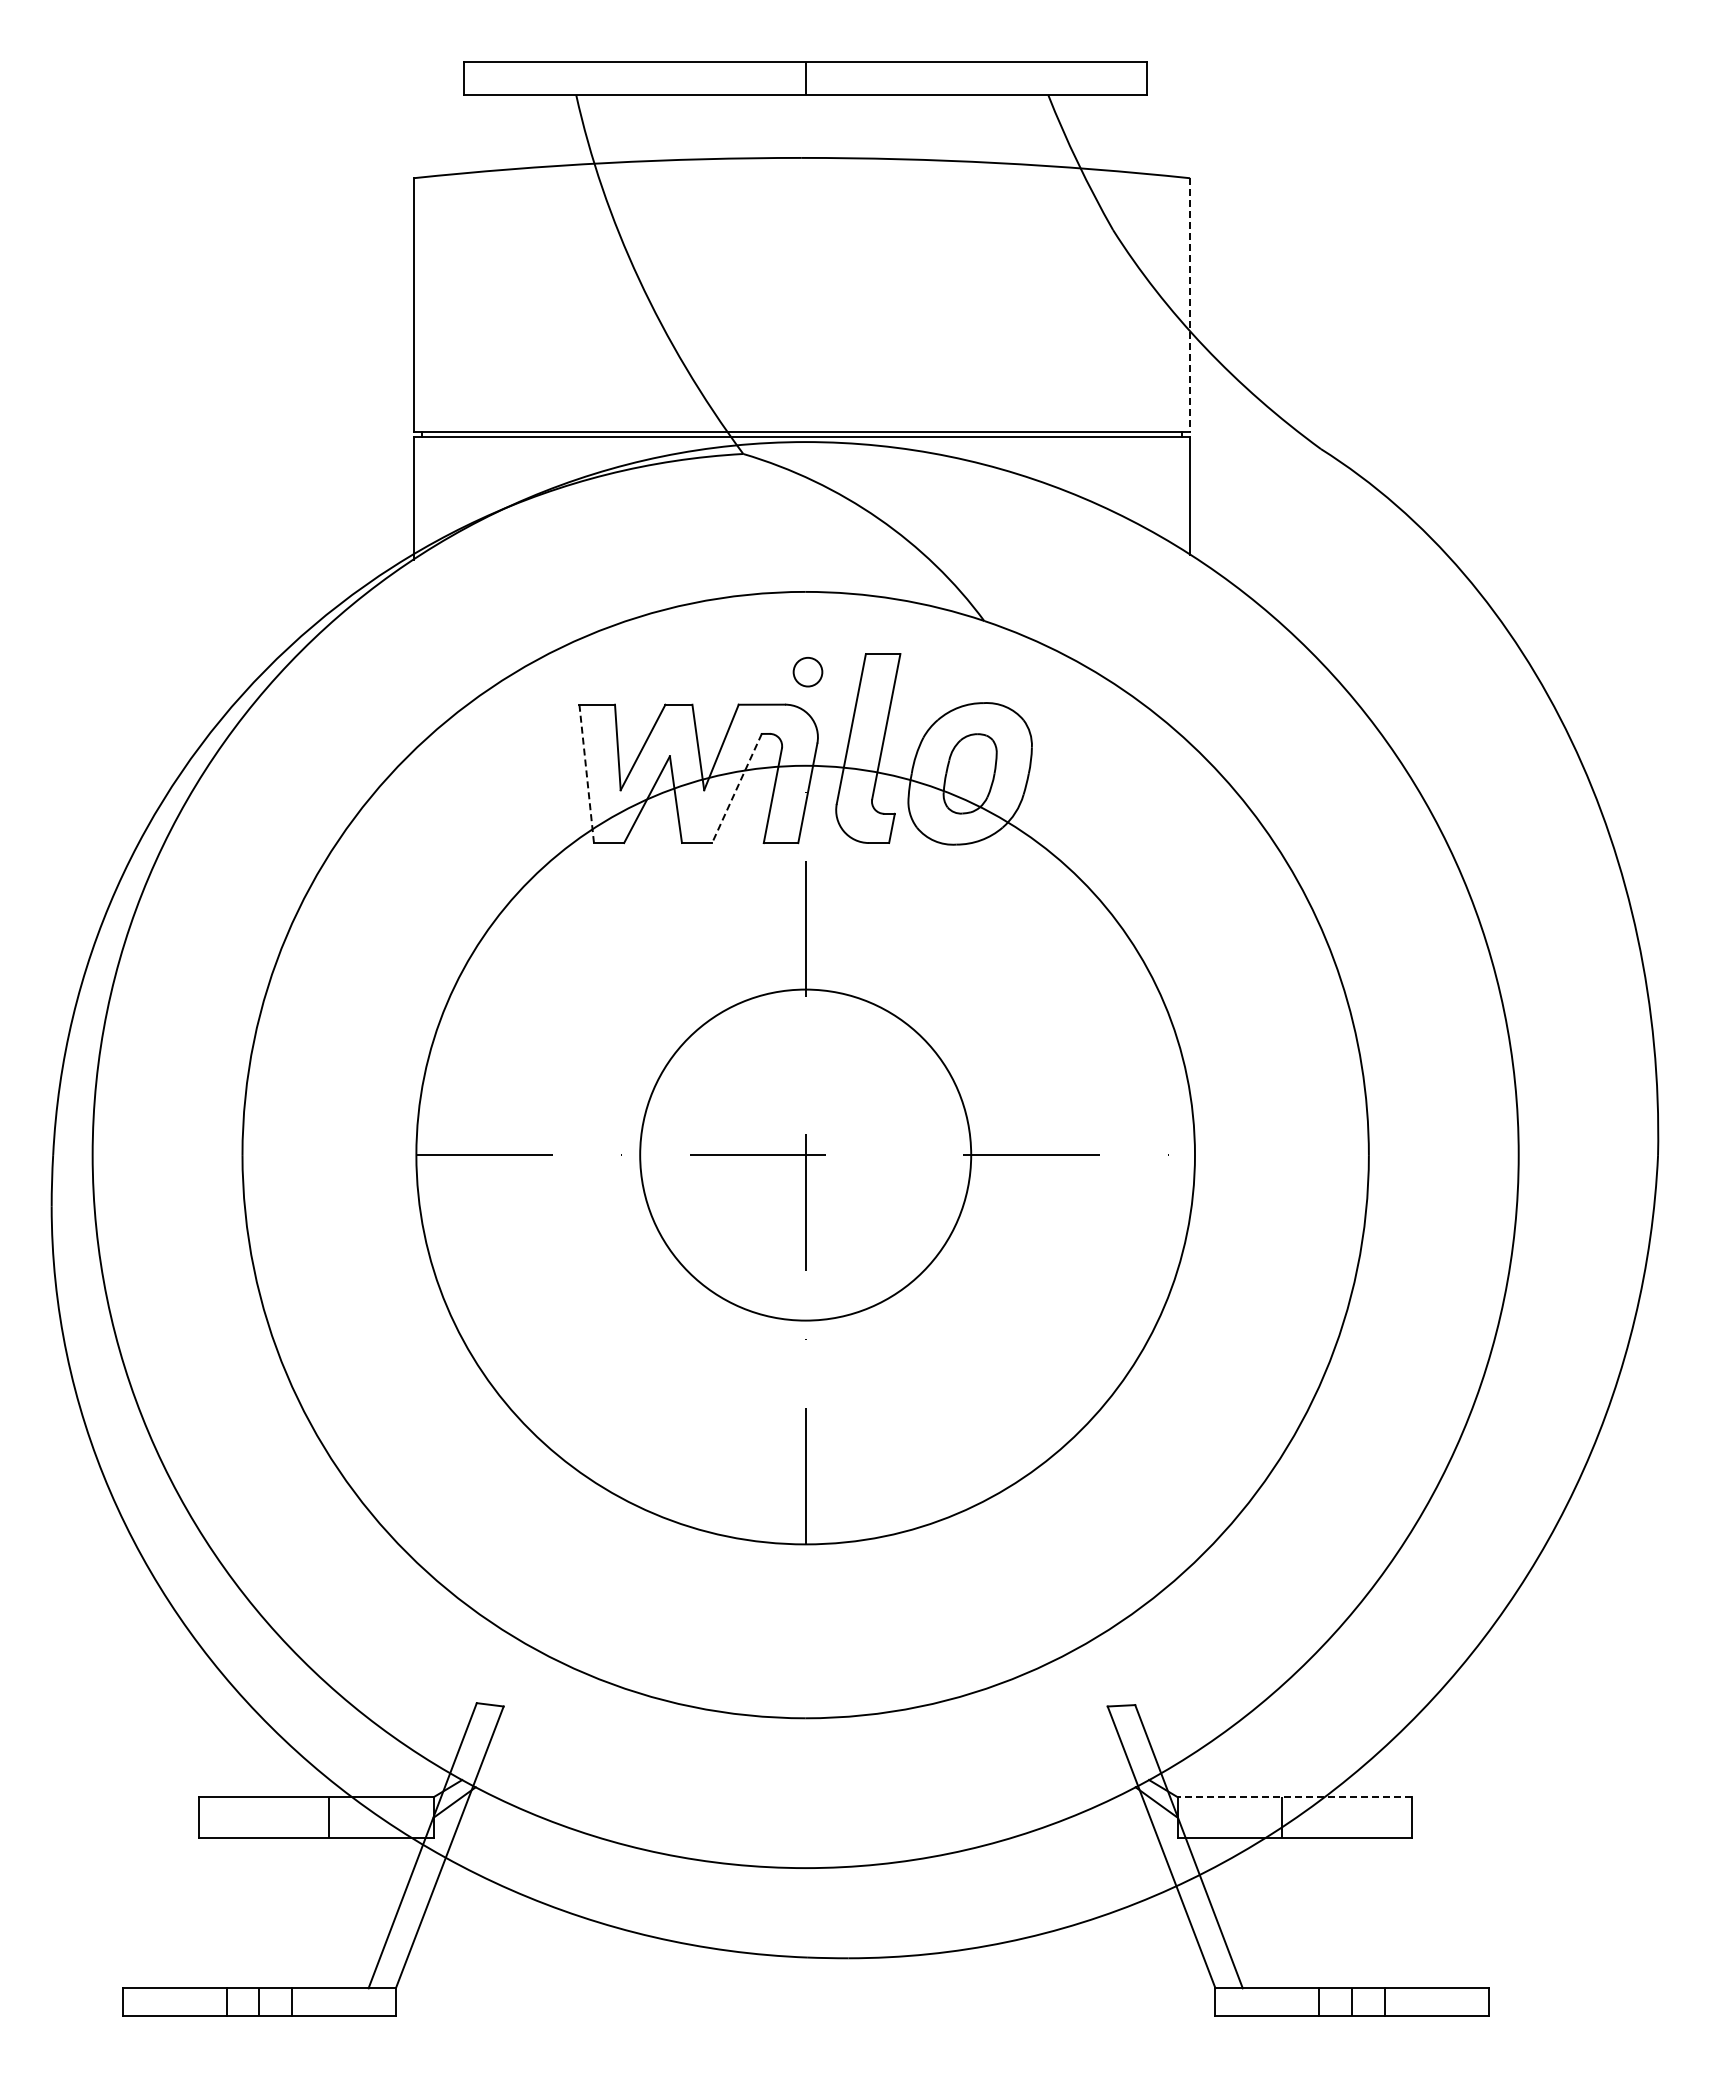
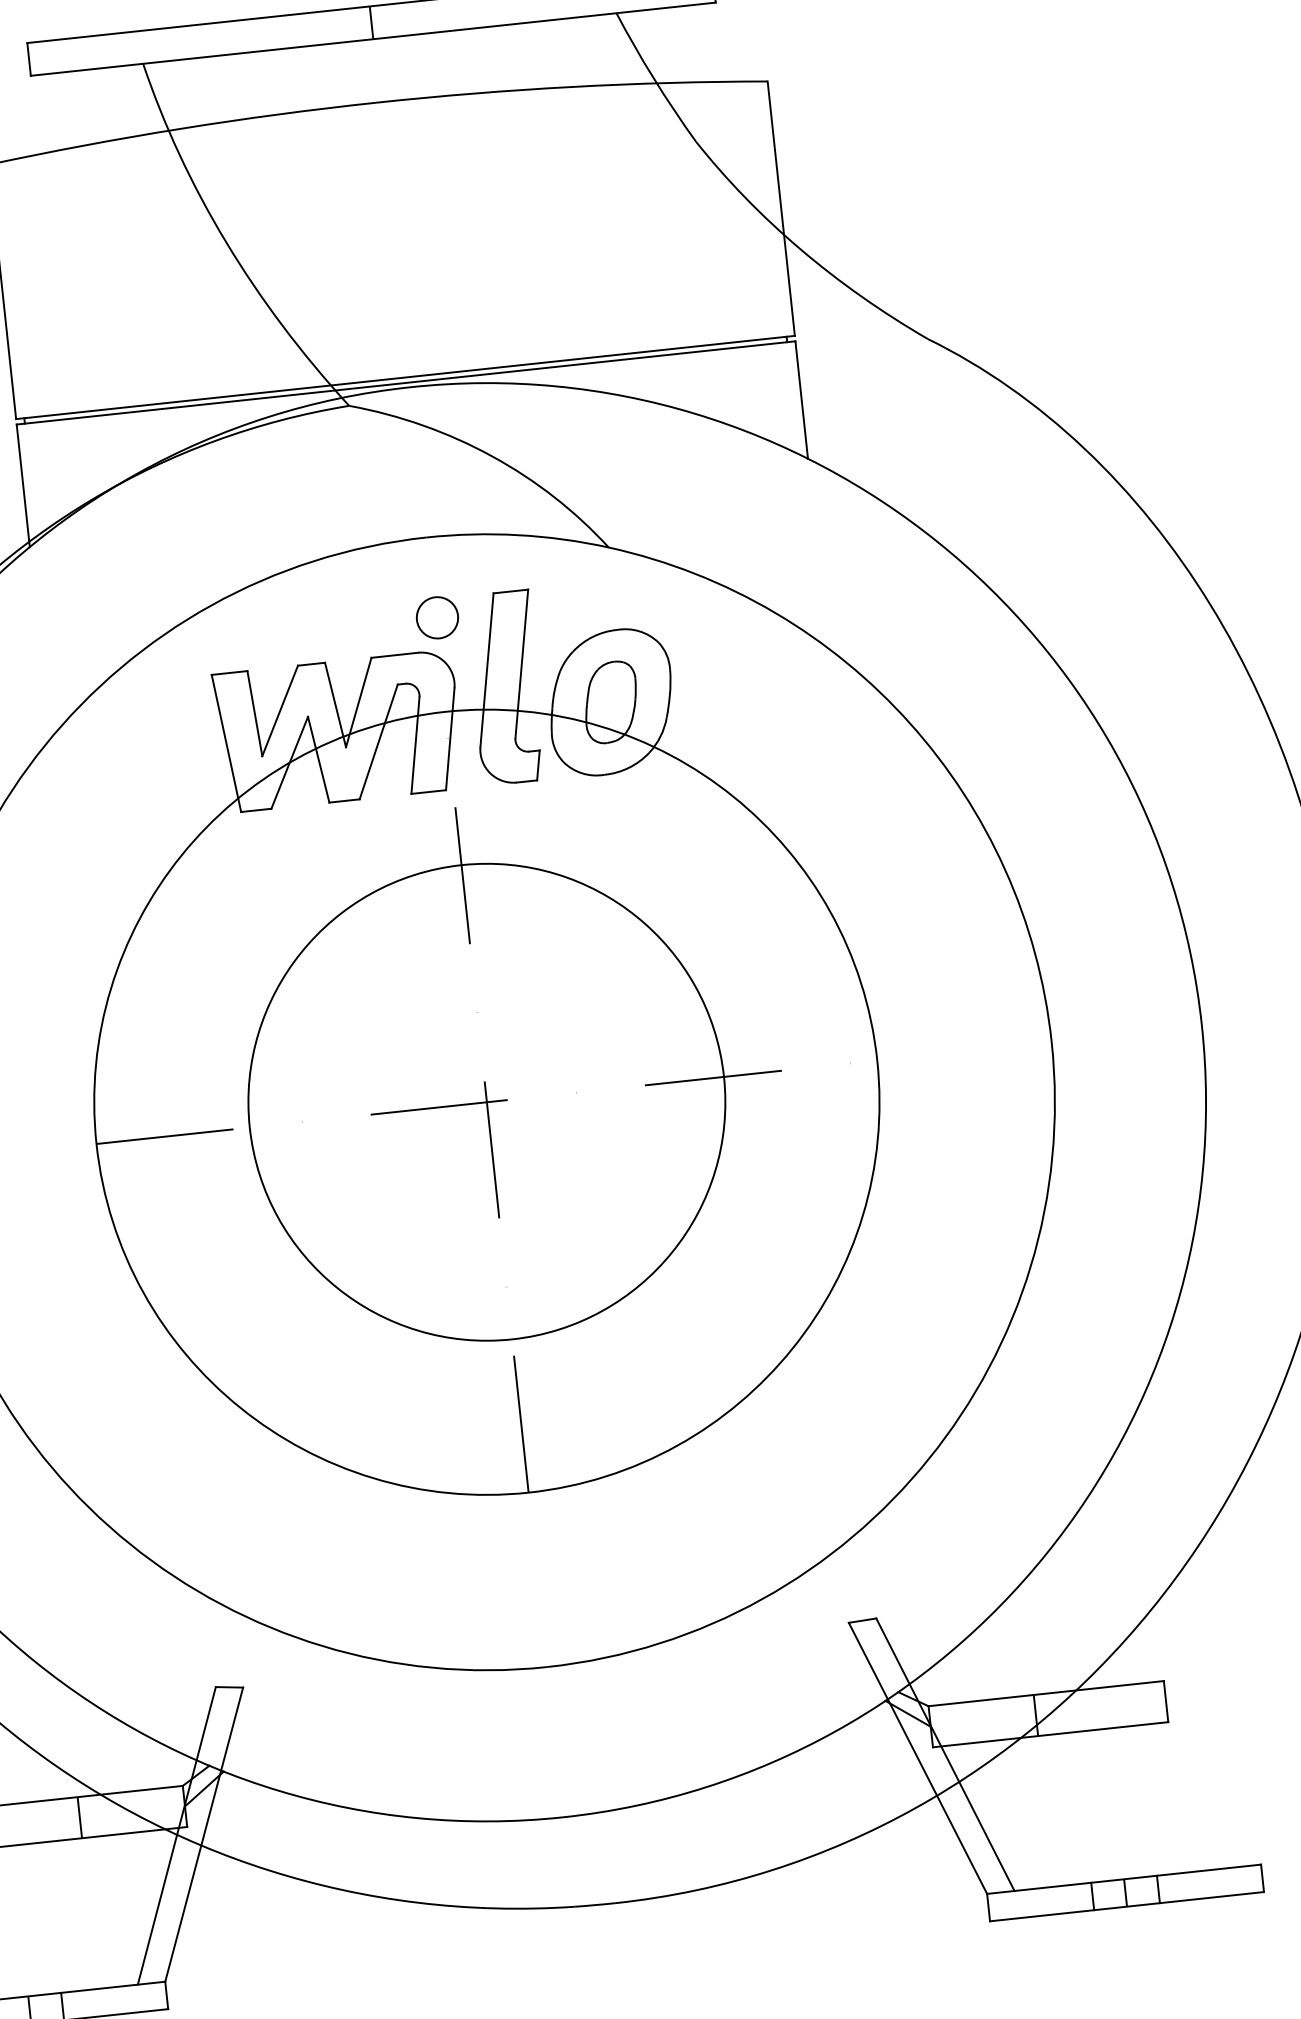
line: (1190, 305) -> (781, 209), dashed -> solid
circle: (807, 671) -> (436, 617), size x1.43
line: (586, 773) -> (226, 743), dashed -> solid
line: (736, 788) -> (378, 742), dashed -> solid
circle: (805, 1154) -> (486, 1101), size x1.43
line: (1294, 1797) -> (1045, 1694), dashed -> solid

